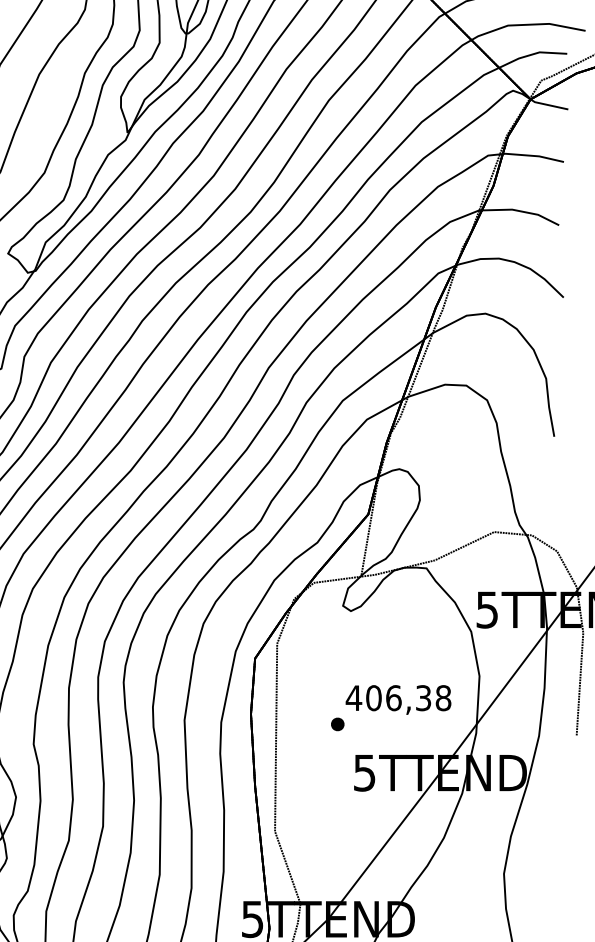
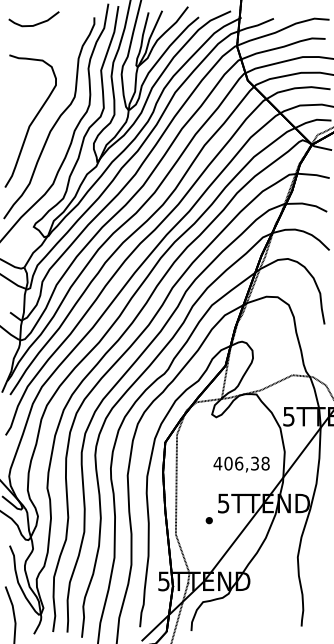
part: (336, 724) -> (208, 520), moved

